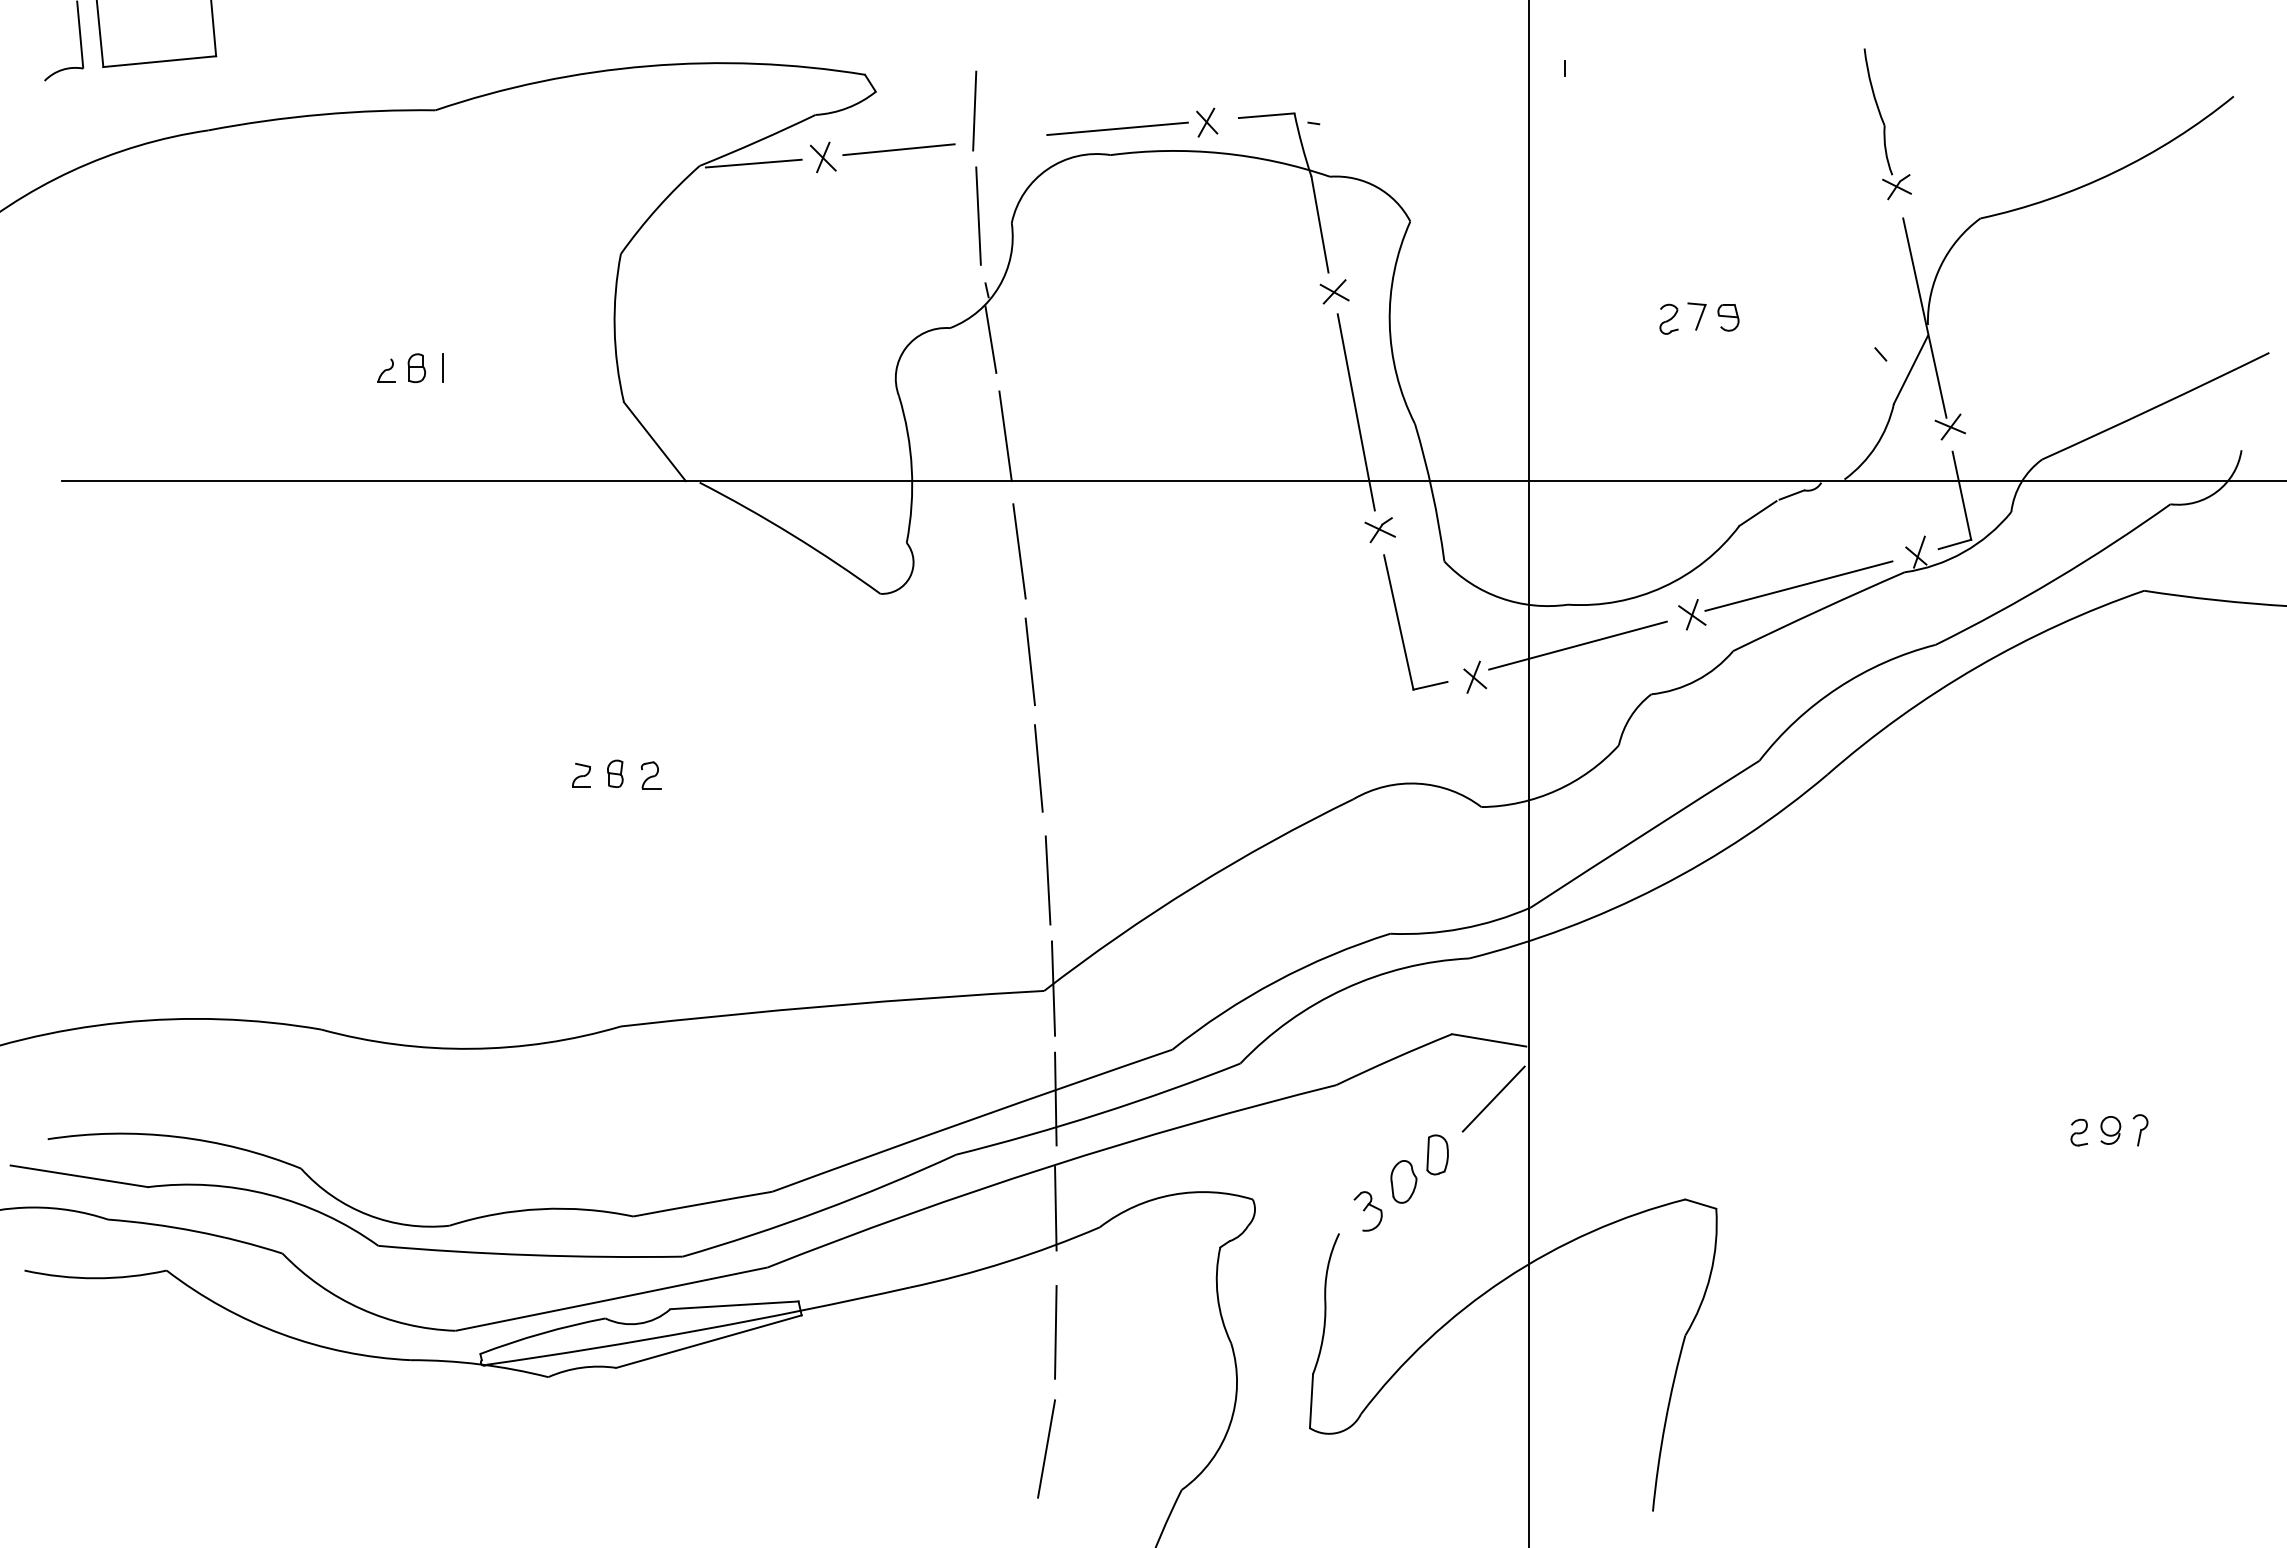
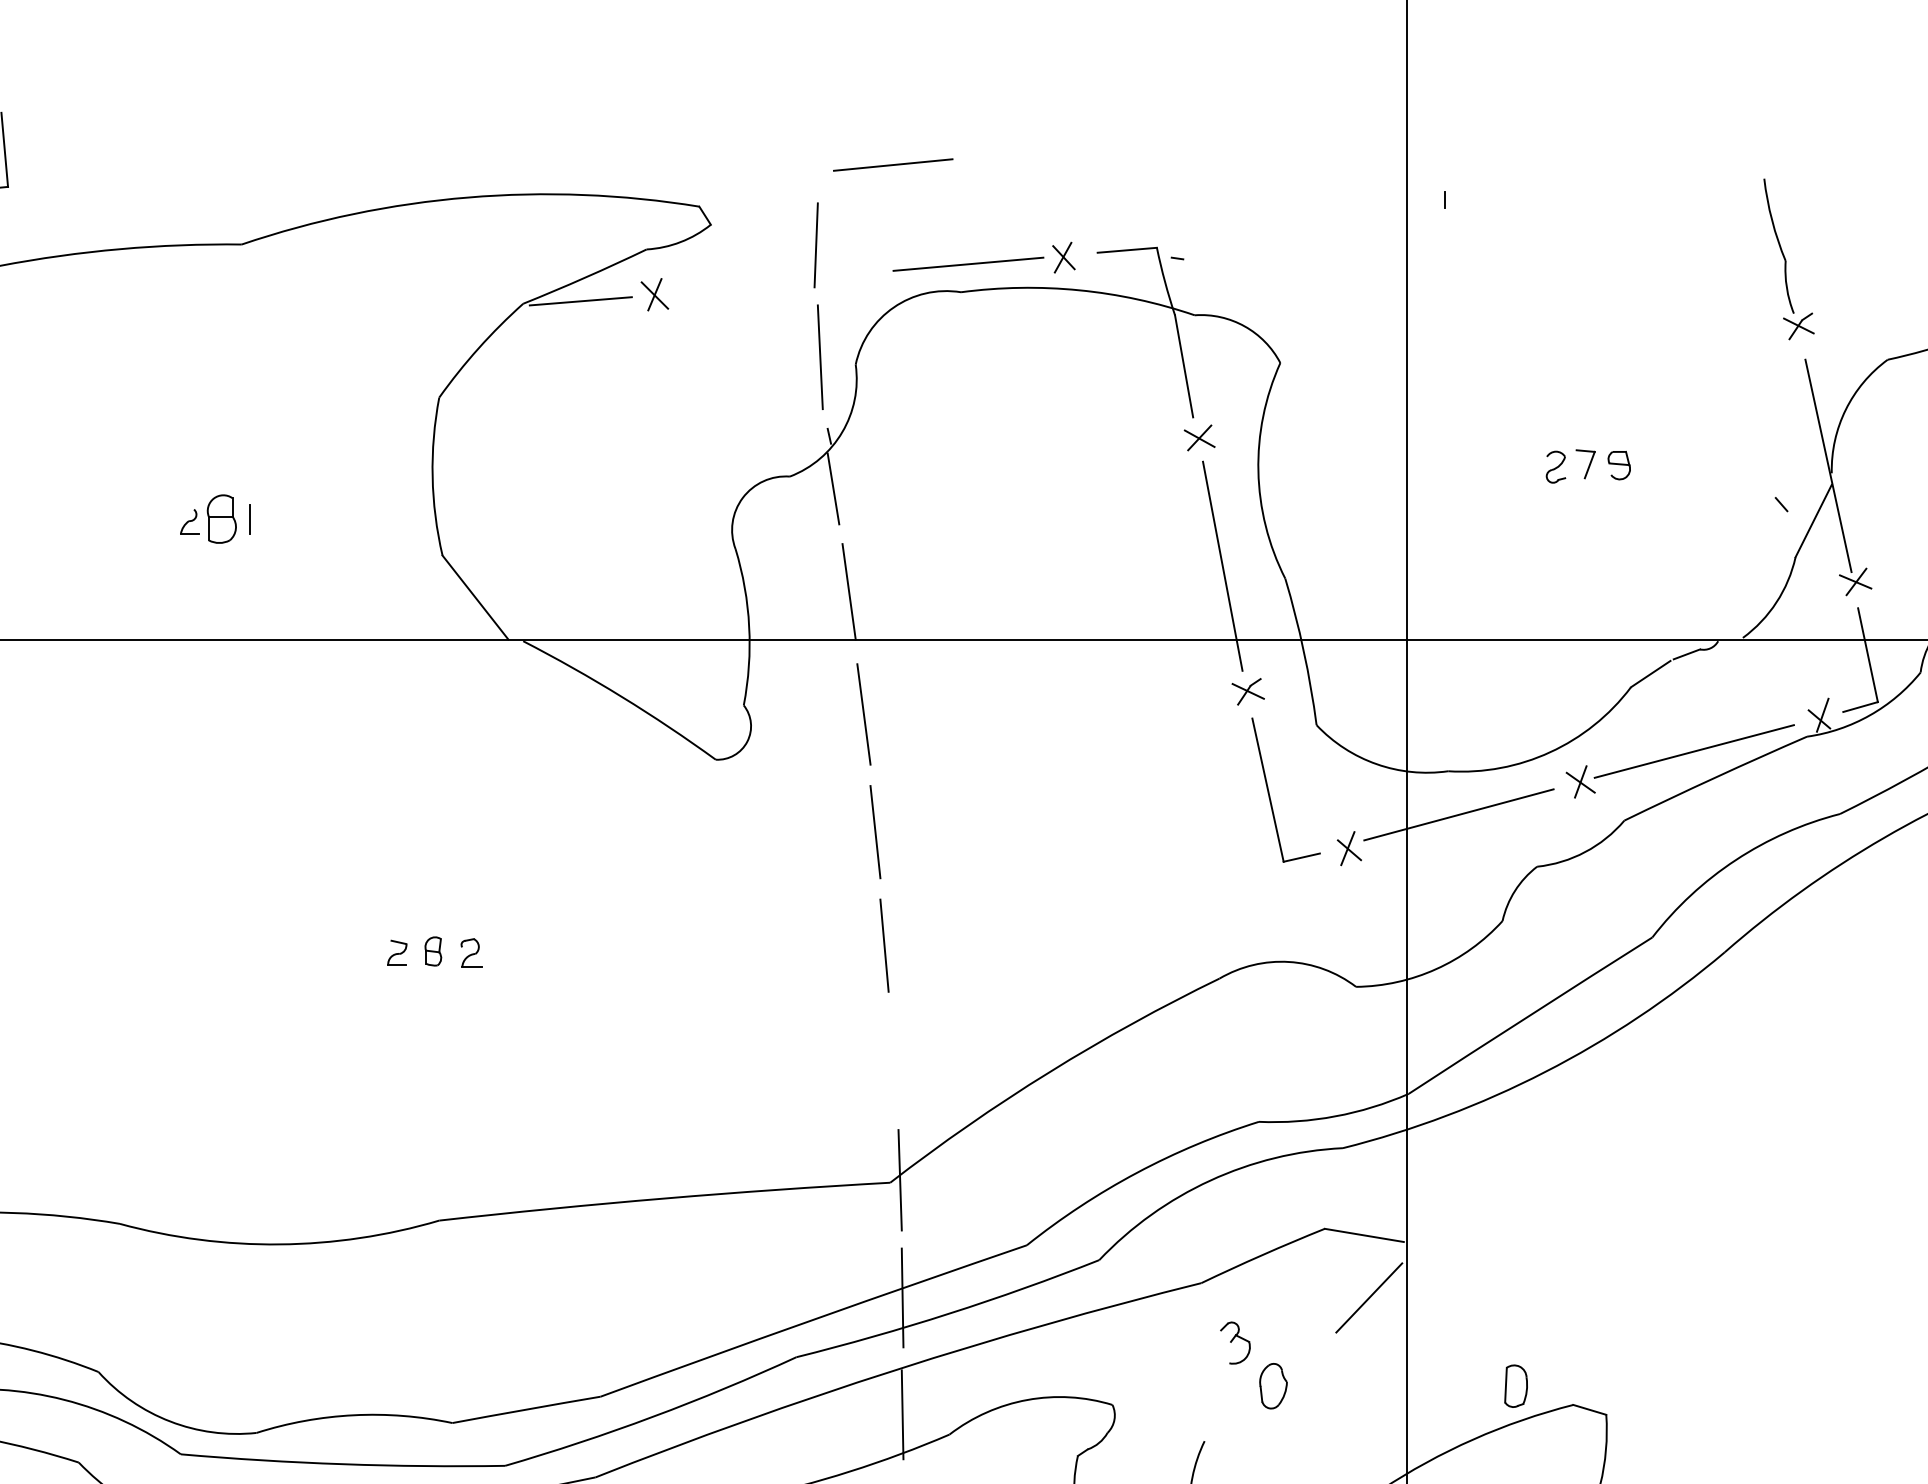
line: (898, 149) -> (892, 164), moved
part: (416, 368) -> (221, 519), size x1.6
line: (1047, 880) -> (893, 1065), removed
part: (1437, 1154) -> (1515, 1385), moved
part: (1367, 1211) -> (1234, 1343), moved

